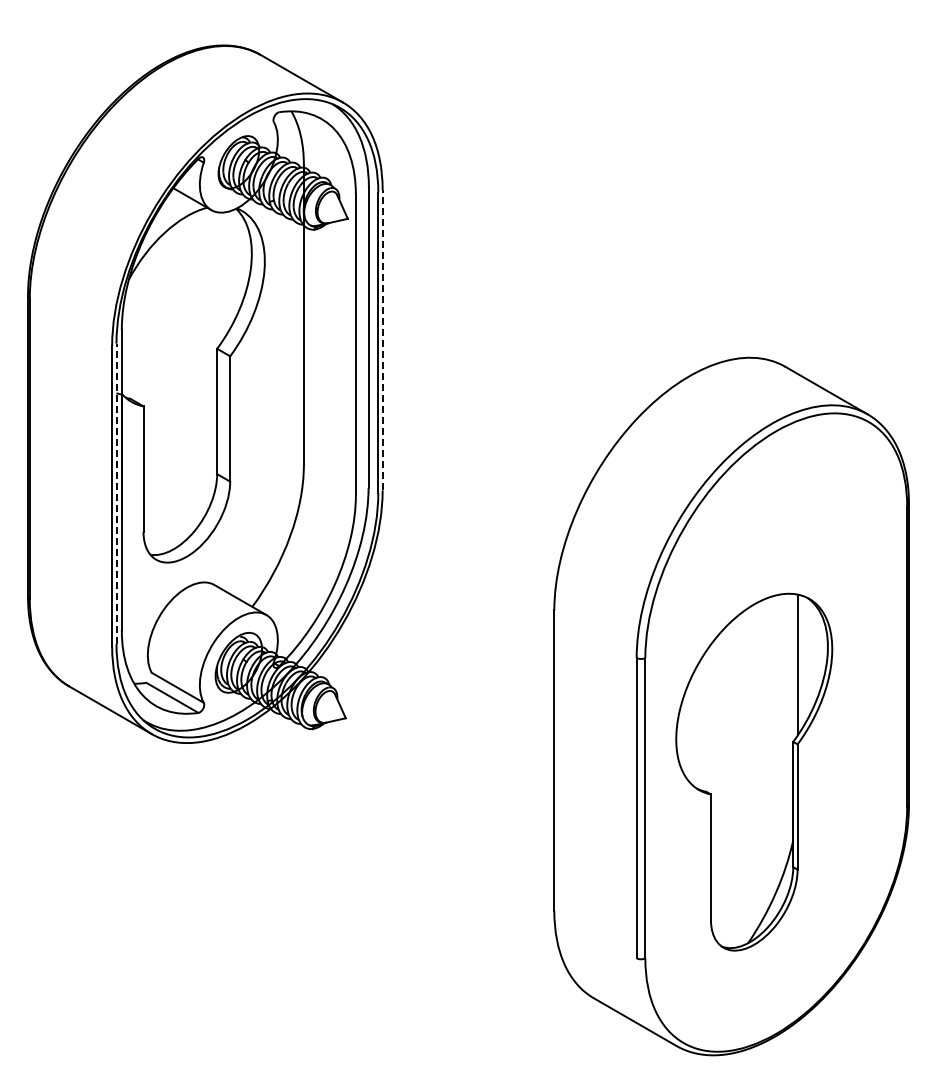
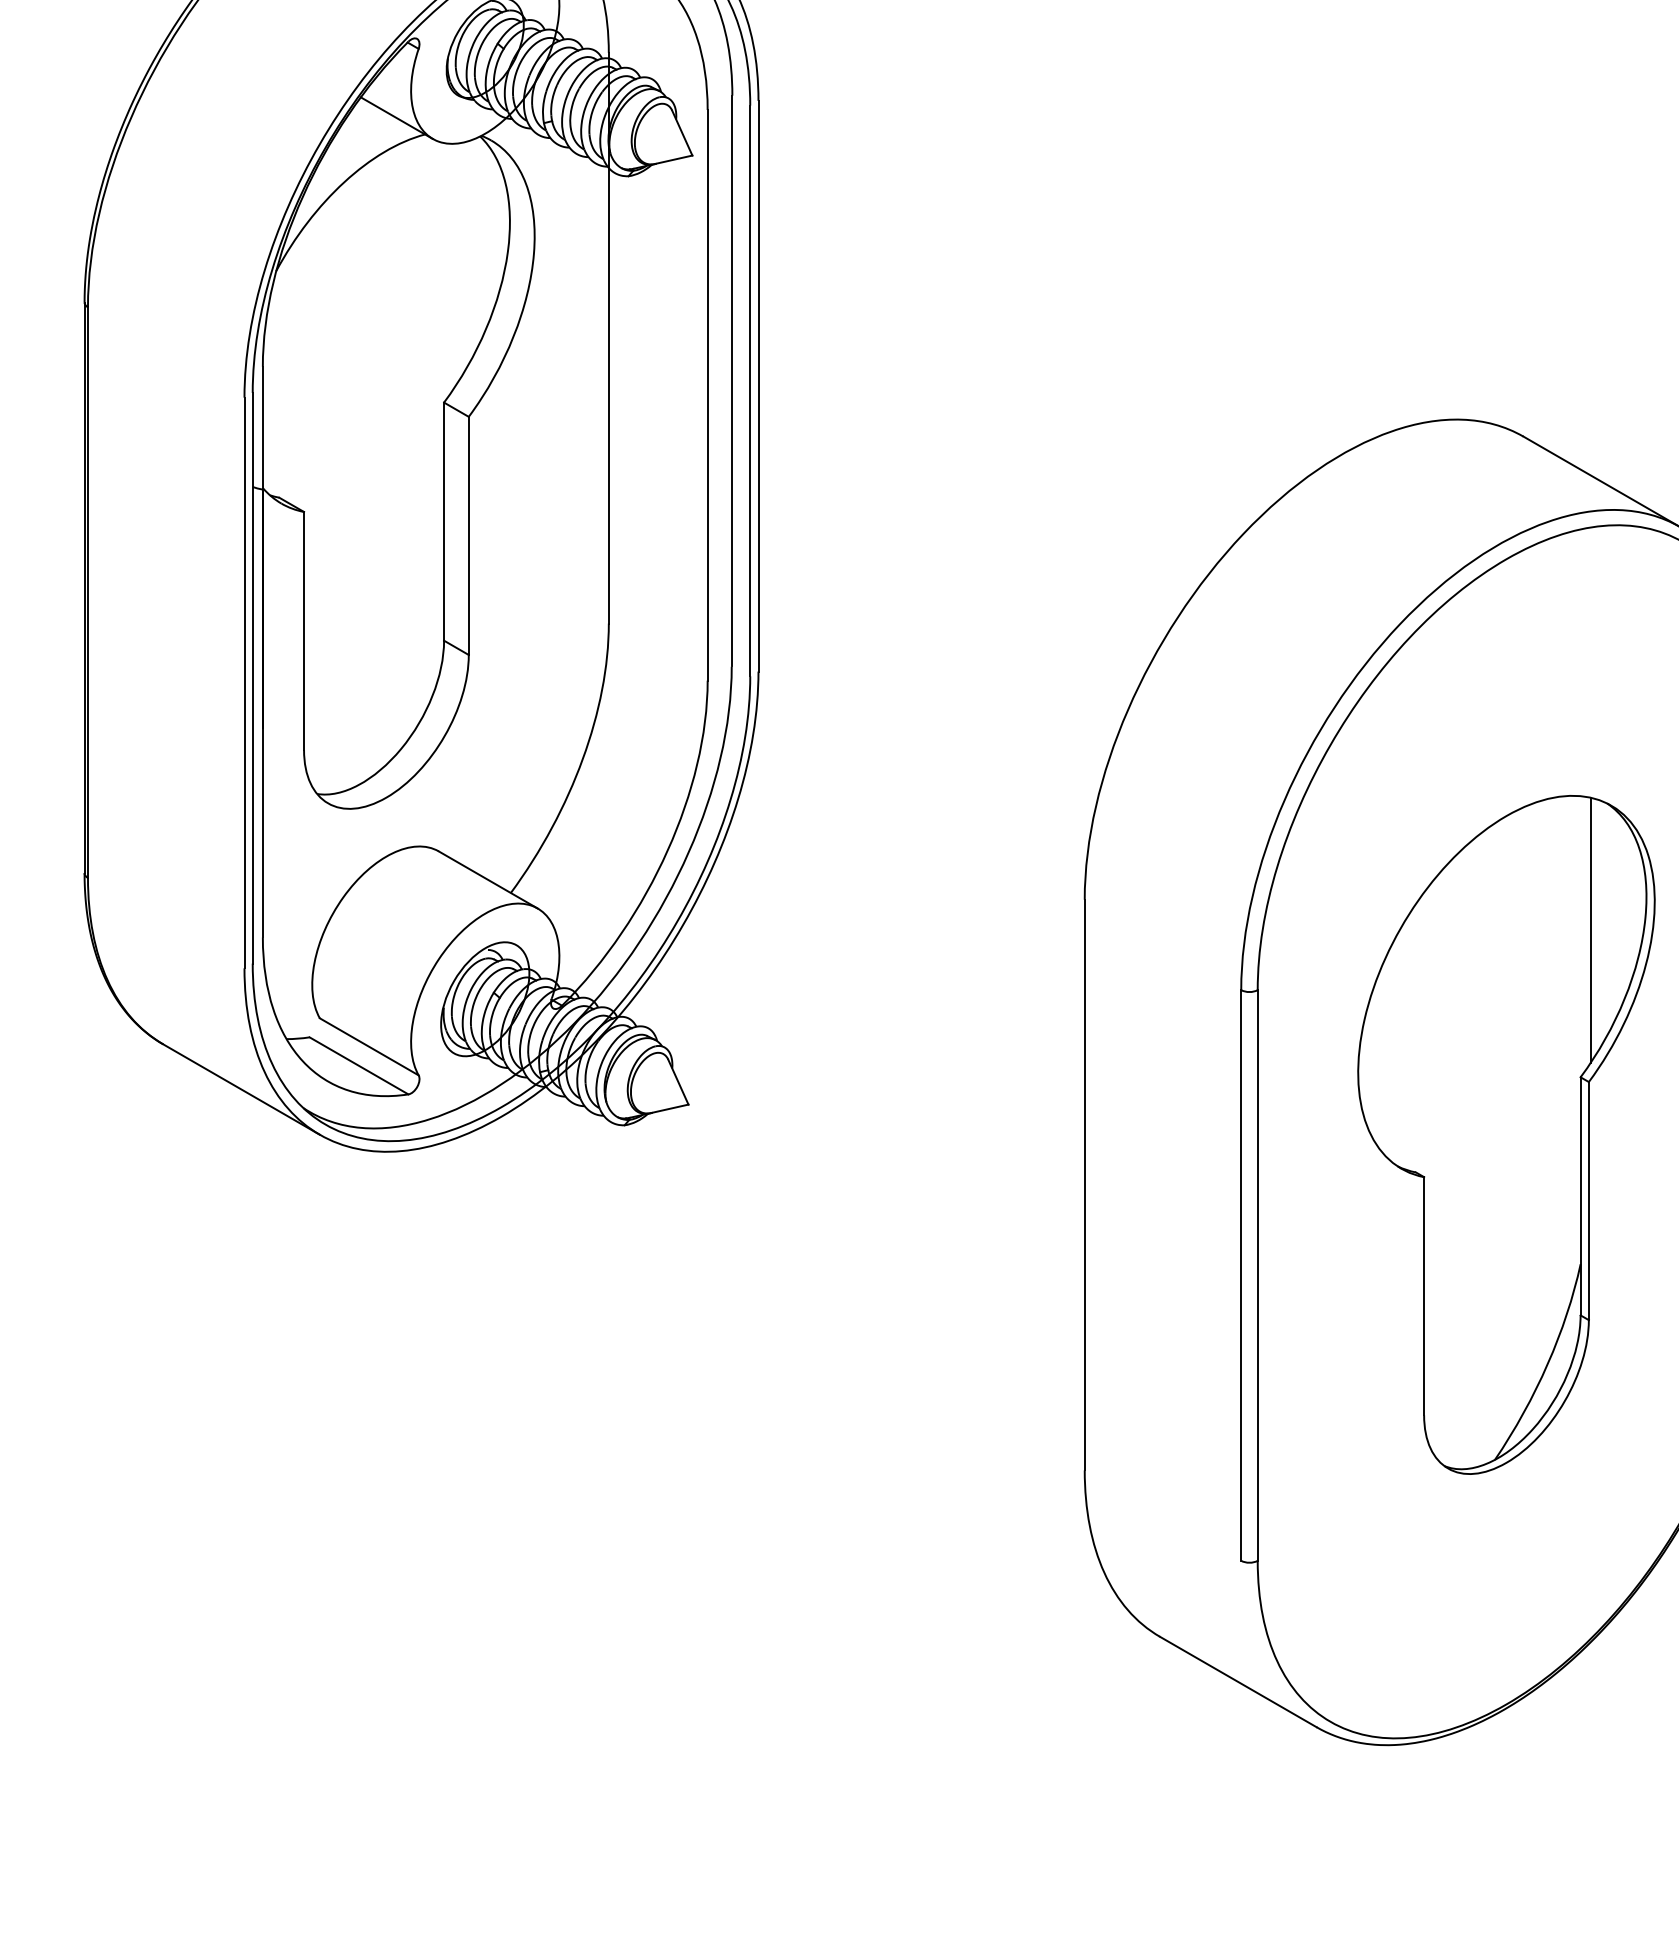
line: (382, 339) -> (758, 384), dashed -> solid
line: (116, 493) -> (252, 677), dashed -> solid
part: (754, 771) -> (1506, 1133), moved

